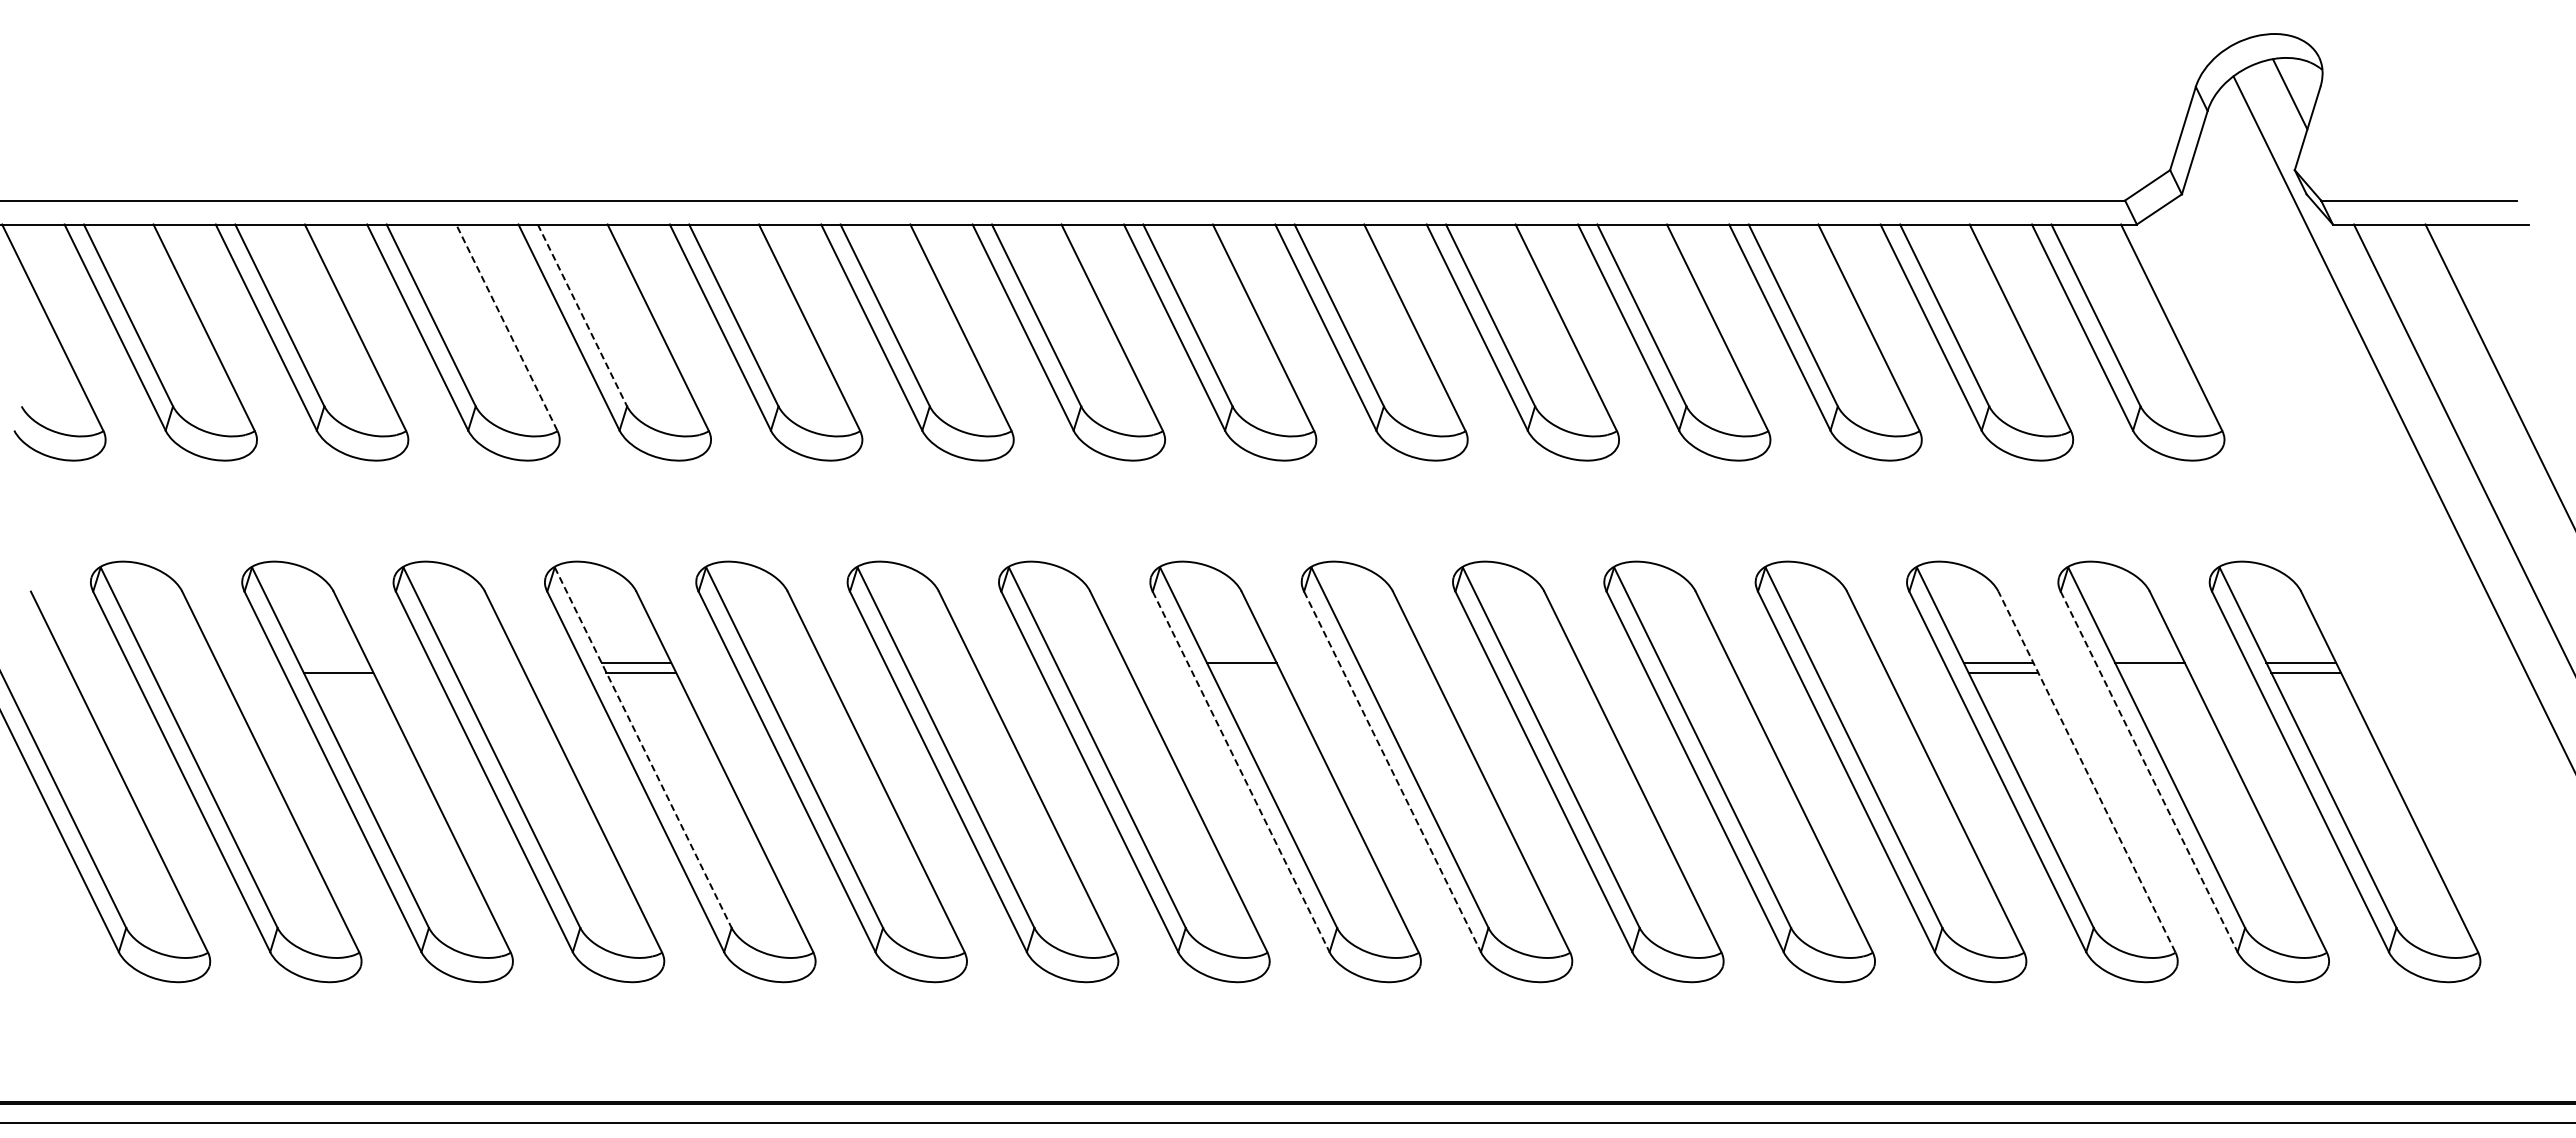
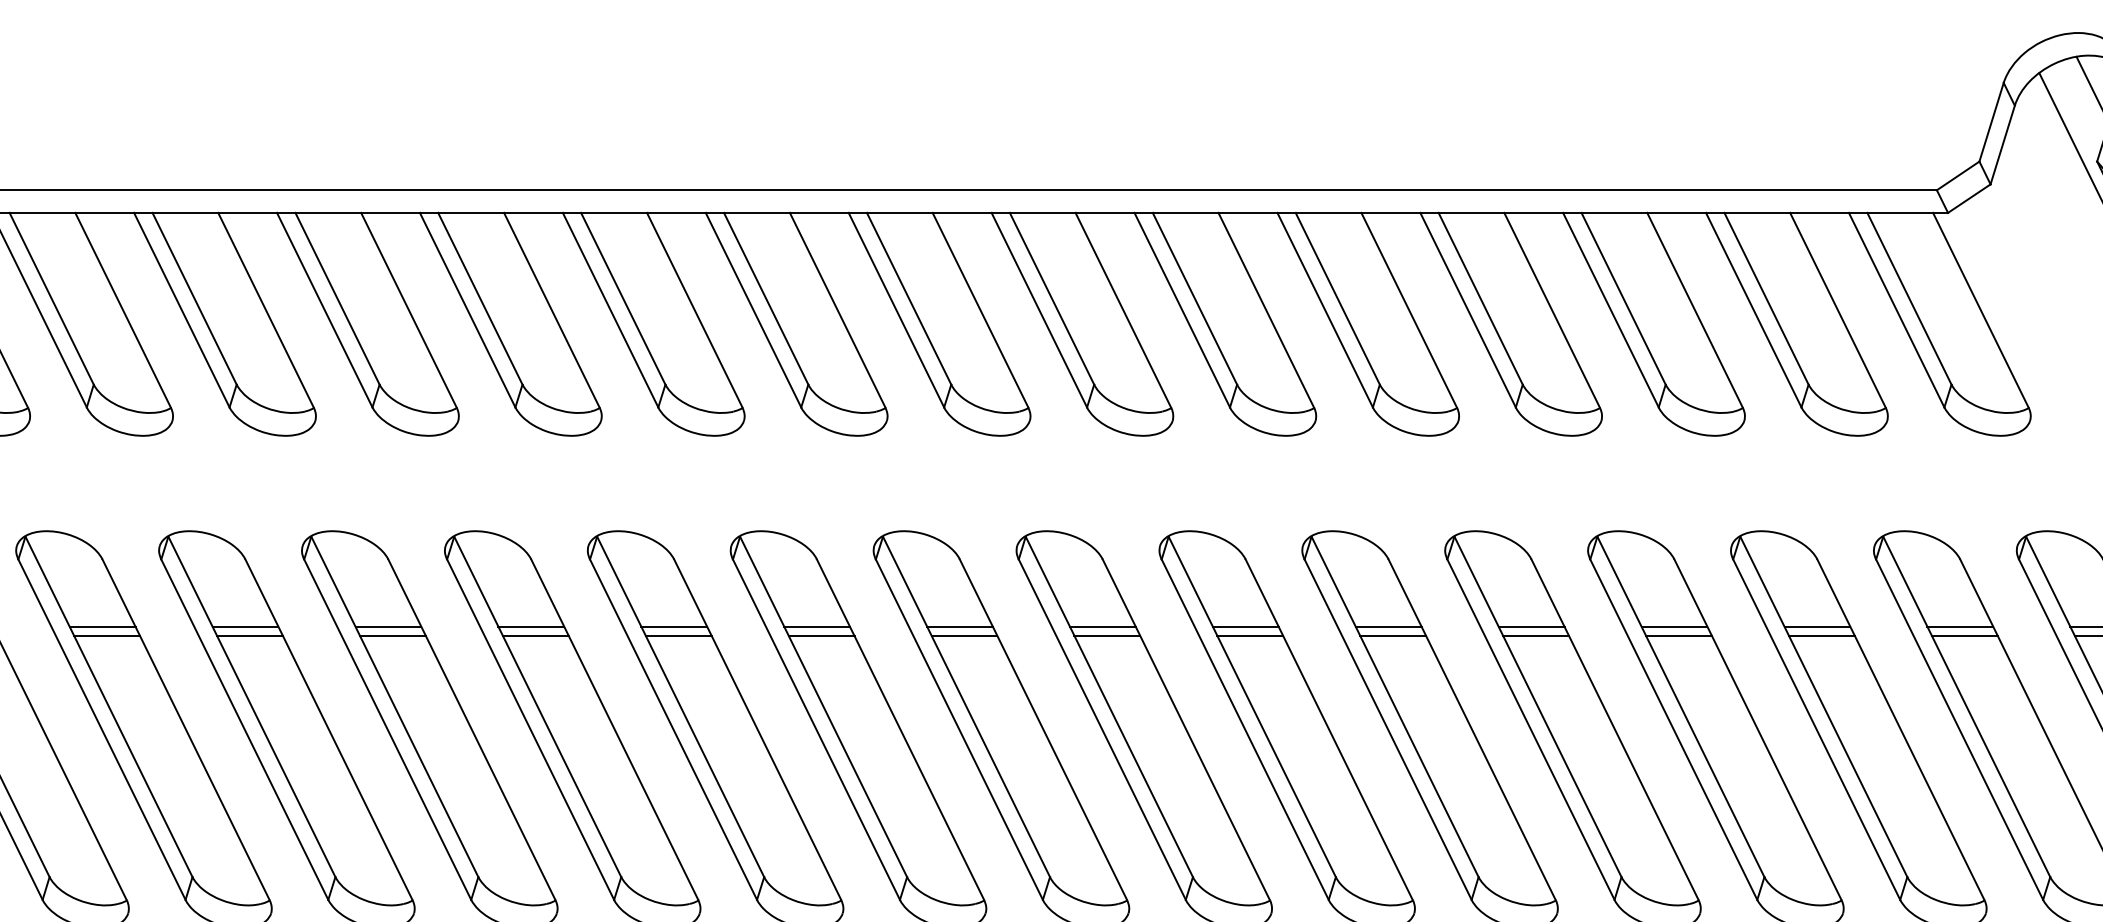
line: (582, 315) -> (480, 298), dashed -> solid
line: (506, 327) -> (408, 310), dashed -> solid
line: (182, 662) -> (102, 626), added
line: (333, 662) -> (245, 626), added
line: (485, 662) -> (388, 626), added
line: (787, 662) -> (673, 626), added
line: (939, 662) -> (817, 626), added
line: (1090, 662) -> (960, 626), added
line: (1393, 662) -> (1246, 626), added
line: (1544, 662) -> (1388, 626), added
line: (1695, 662) -> (1531, 626), added
line: (1847, 662) -> (1674, 626), added
line: (186, 672) -> (106, 635), added
line: (489, 672) -> (392, 635), added
line: (792, 672) -> (678, 635), added
line: (943, 672) -> (821, 635), added
line: (1095, 672) -> (964, 635), added
line: (1246, 672) -> (1107, 635), added
line: (1397, 672) -> (1249, 635), added
line: (1549, 672) -> (1393, 635), added
line: (1700, 672) -> (1536, 635), added
line: (1851, 672) -> (1678, 635), added
line: (2154, 672) -> (1964, 635), added
line: (643, 747) -> (537, 706), dashed -> solid
line: (1241, 771) -> (1102, 729), dashed -> solid
line: (1392, 771) -> (1245, 729), dashed -> solid
line: (2086, 771) -> (1900, 729), dashed -> solid
line: (2149, 771) -> (1959, 729), dashed -> solid

